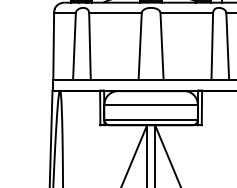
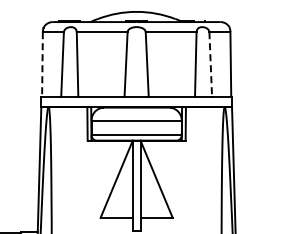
line: (53, 47) -> (42, 65), solid -> dashed
line: (227, 47) -> (210, 65), solid -> dashed

